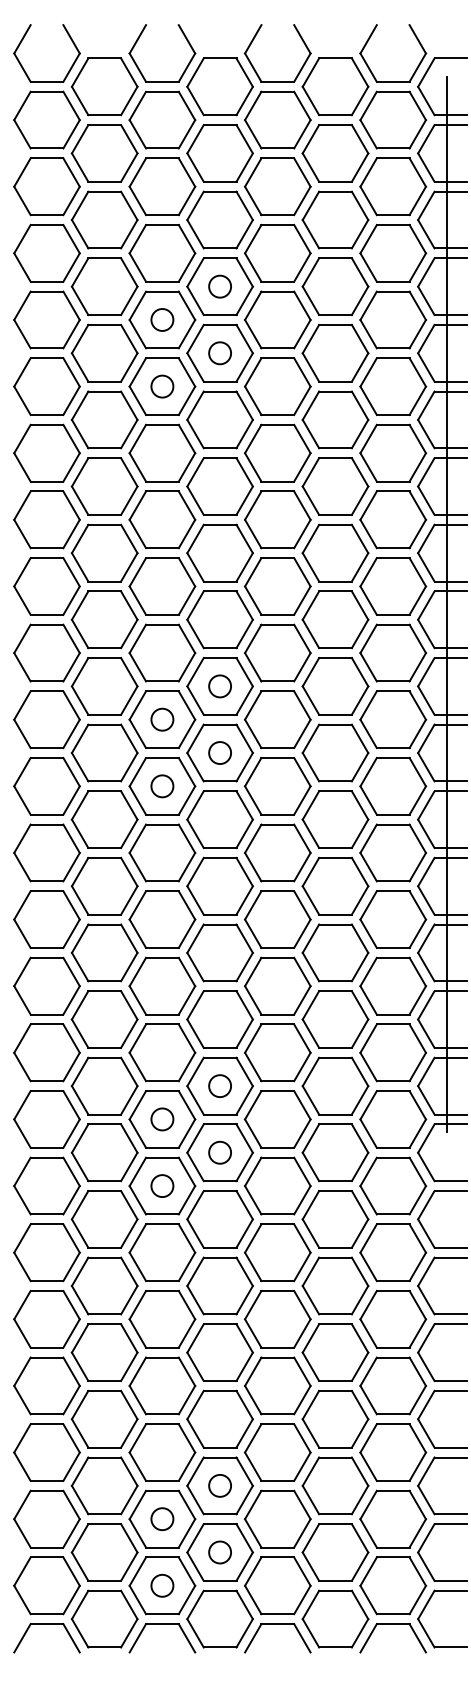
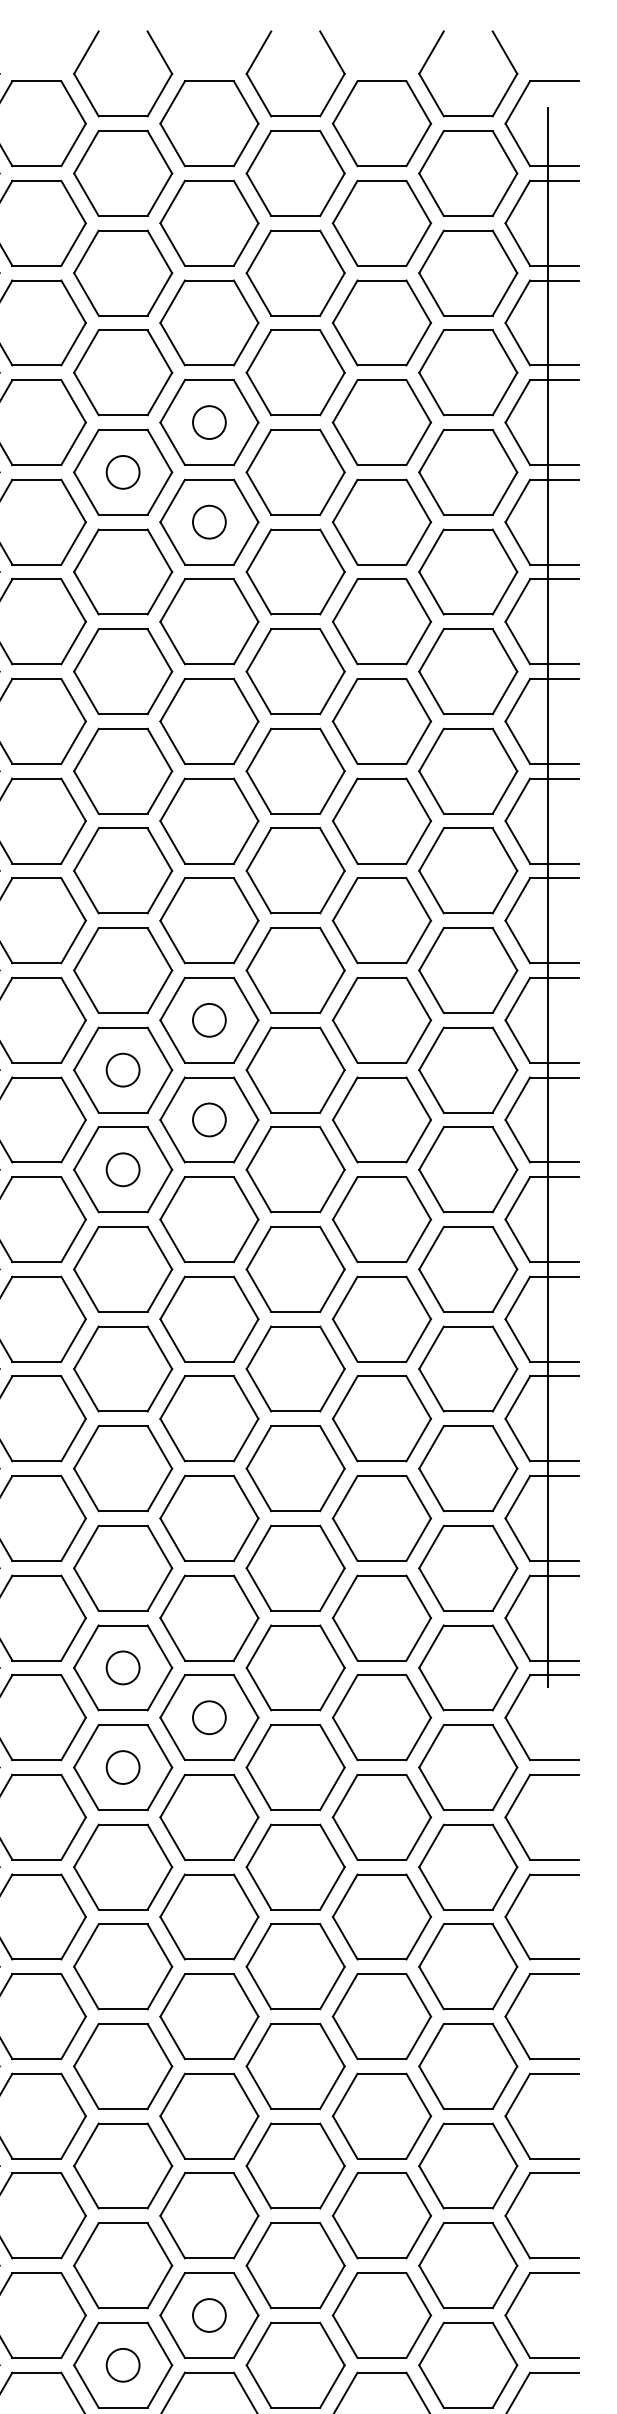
circle: (162, 386) -> (123, 571), removed
circle: (219, 1085) -> (208, 1617), removed
circle: (219, 1485) -> (208, 2215), removed
circle: (162, 1519) -> (123, 2266), removed

